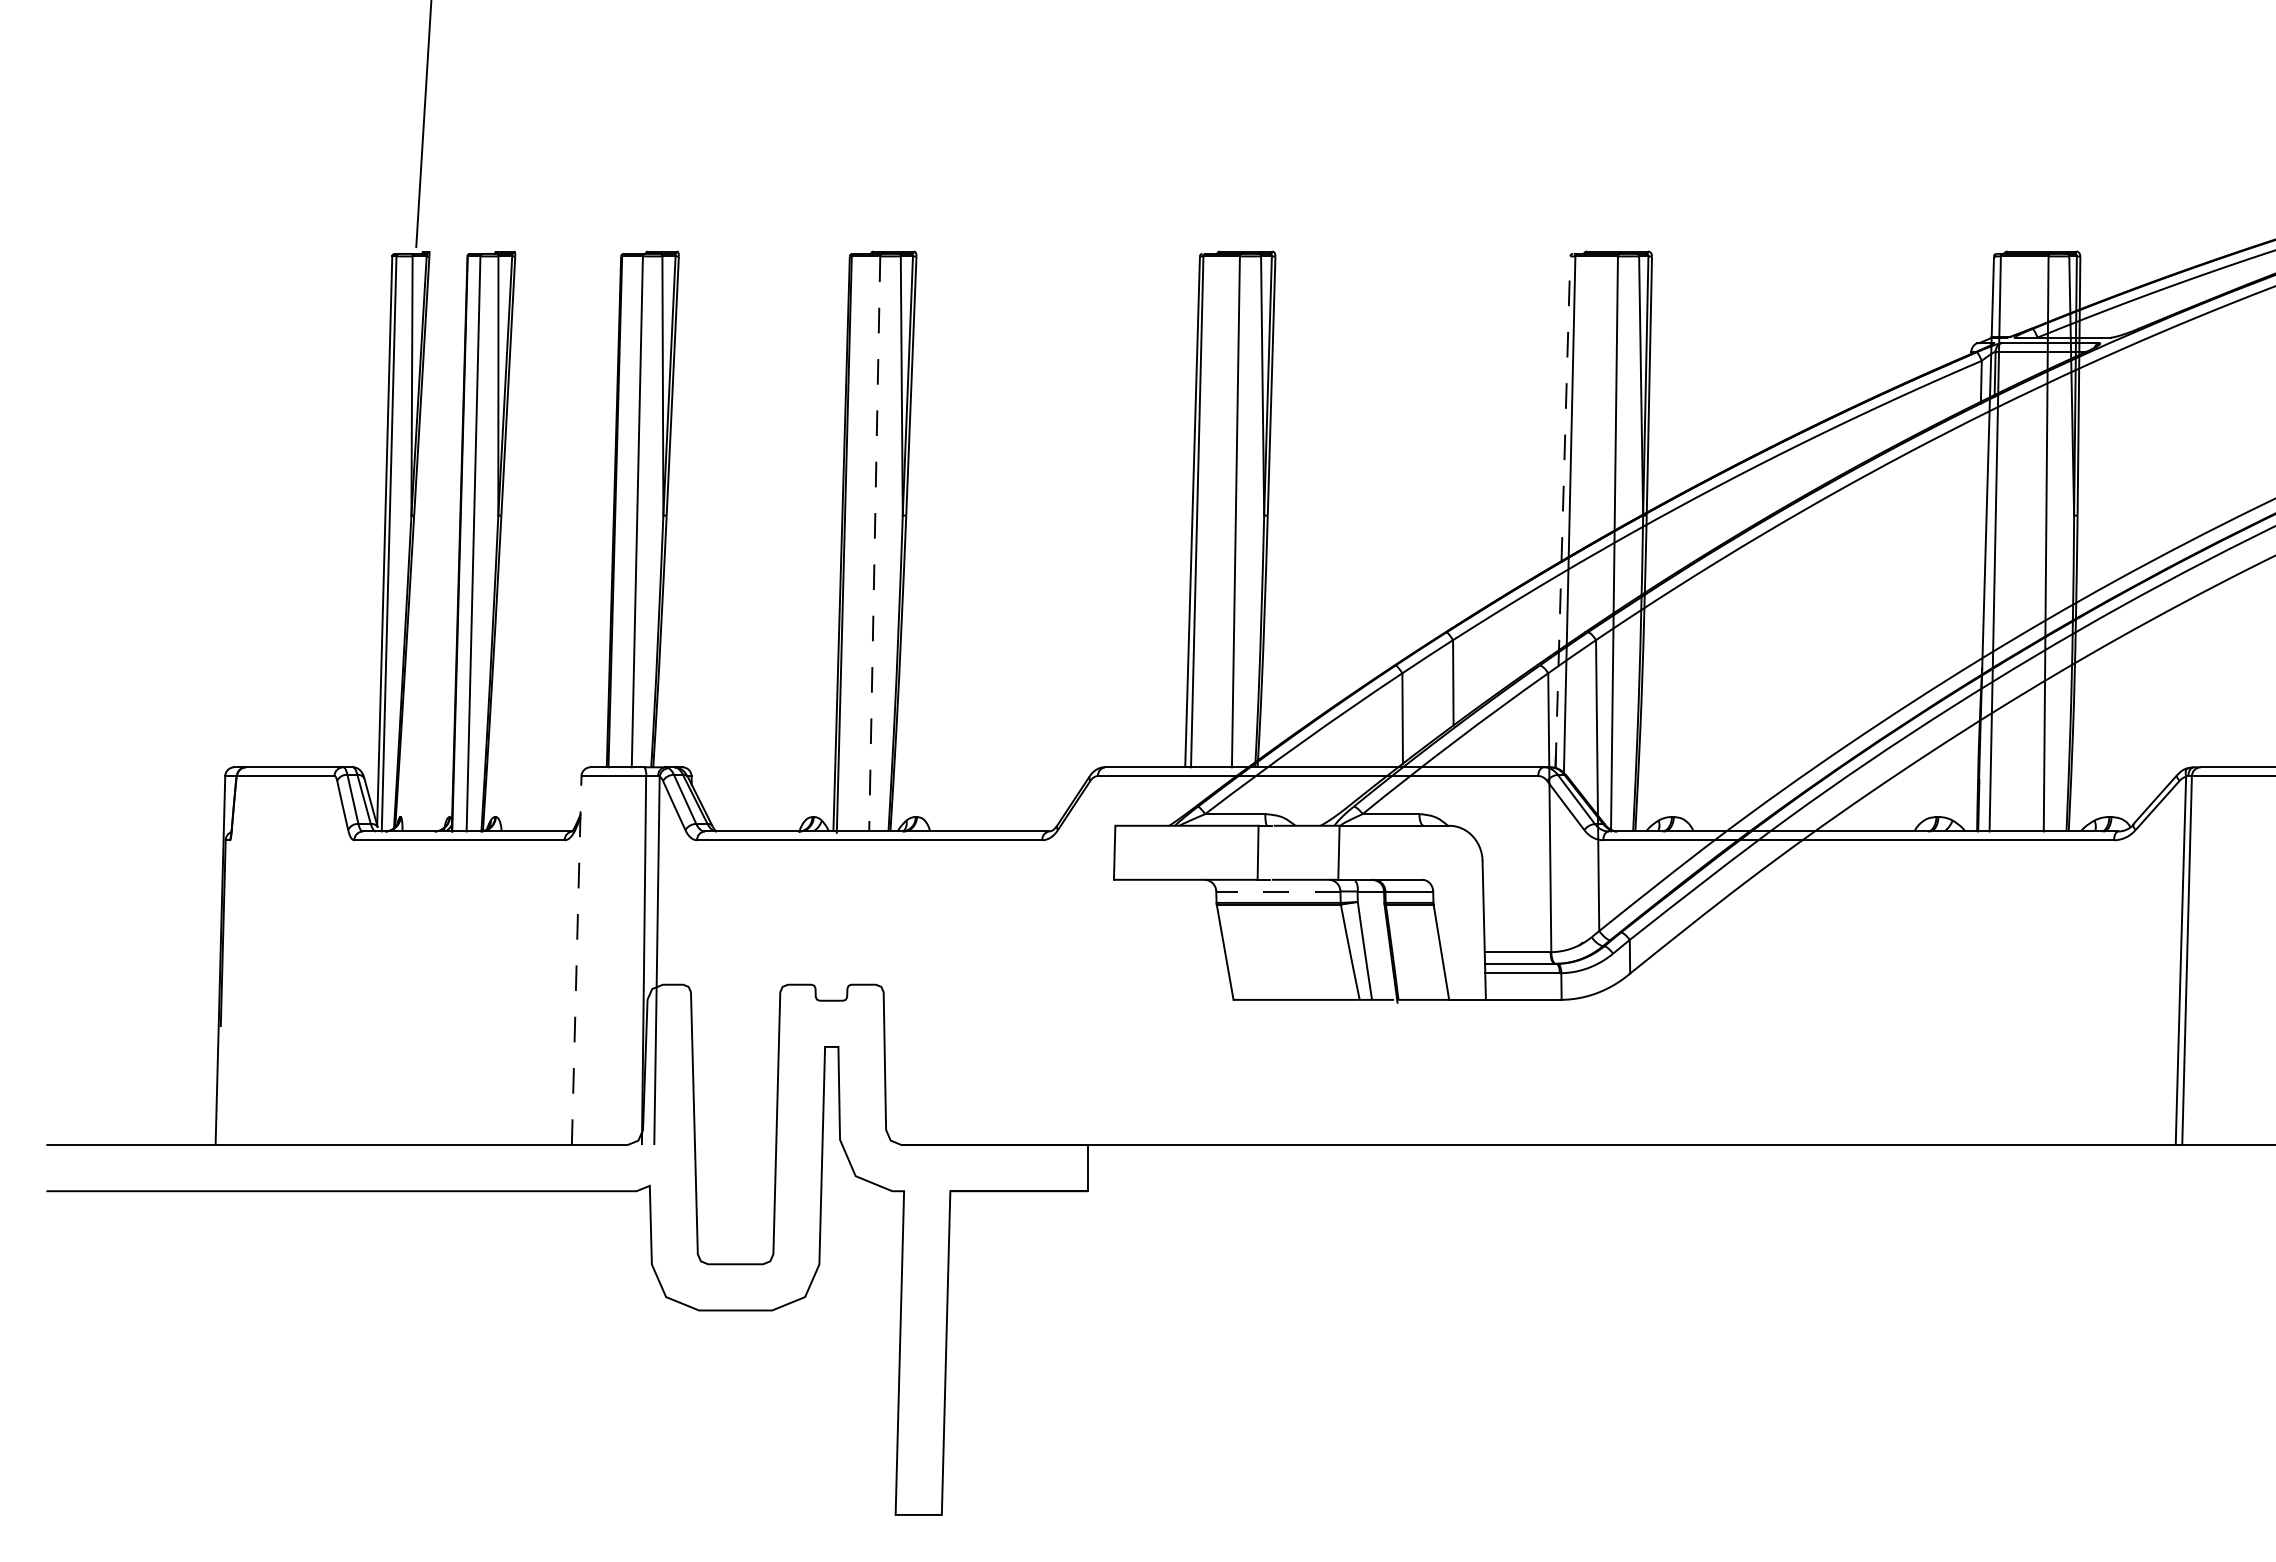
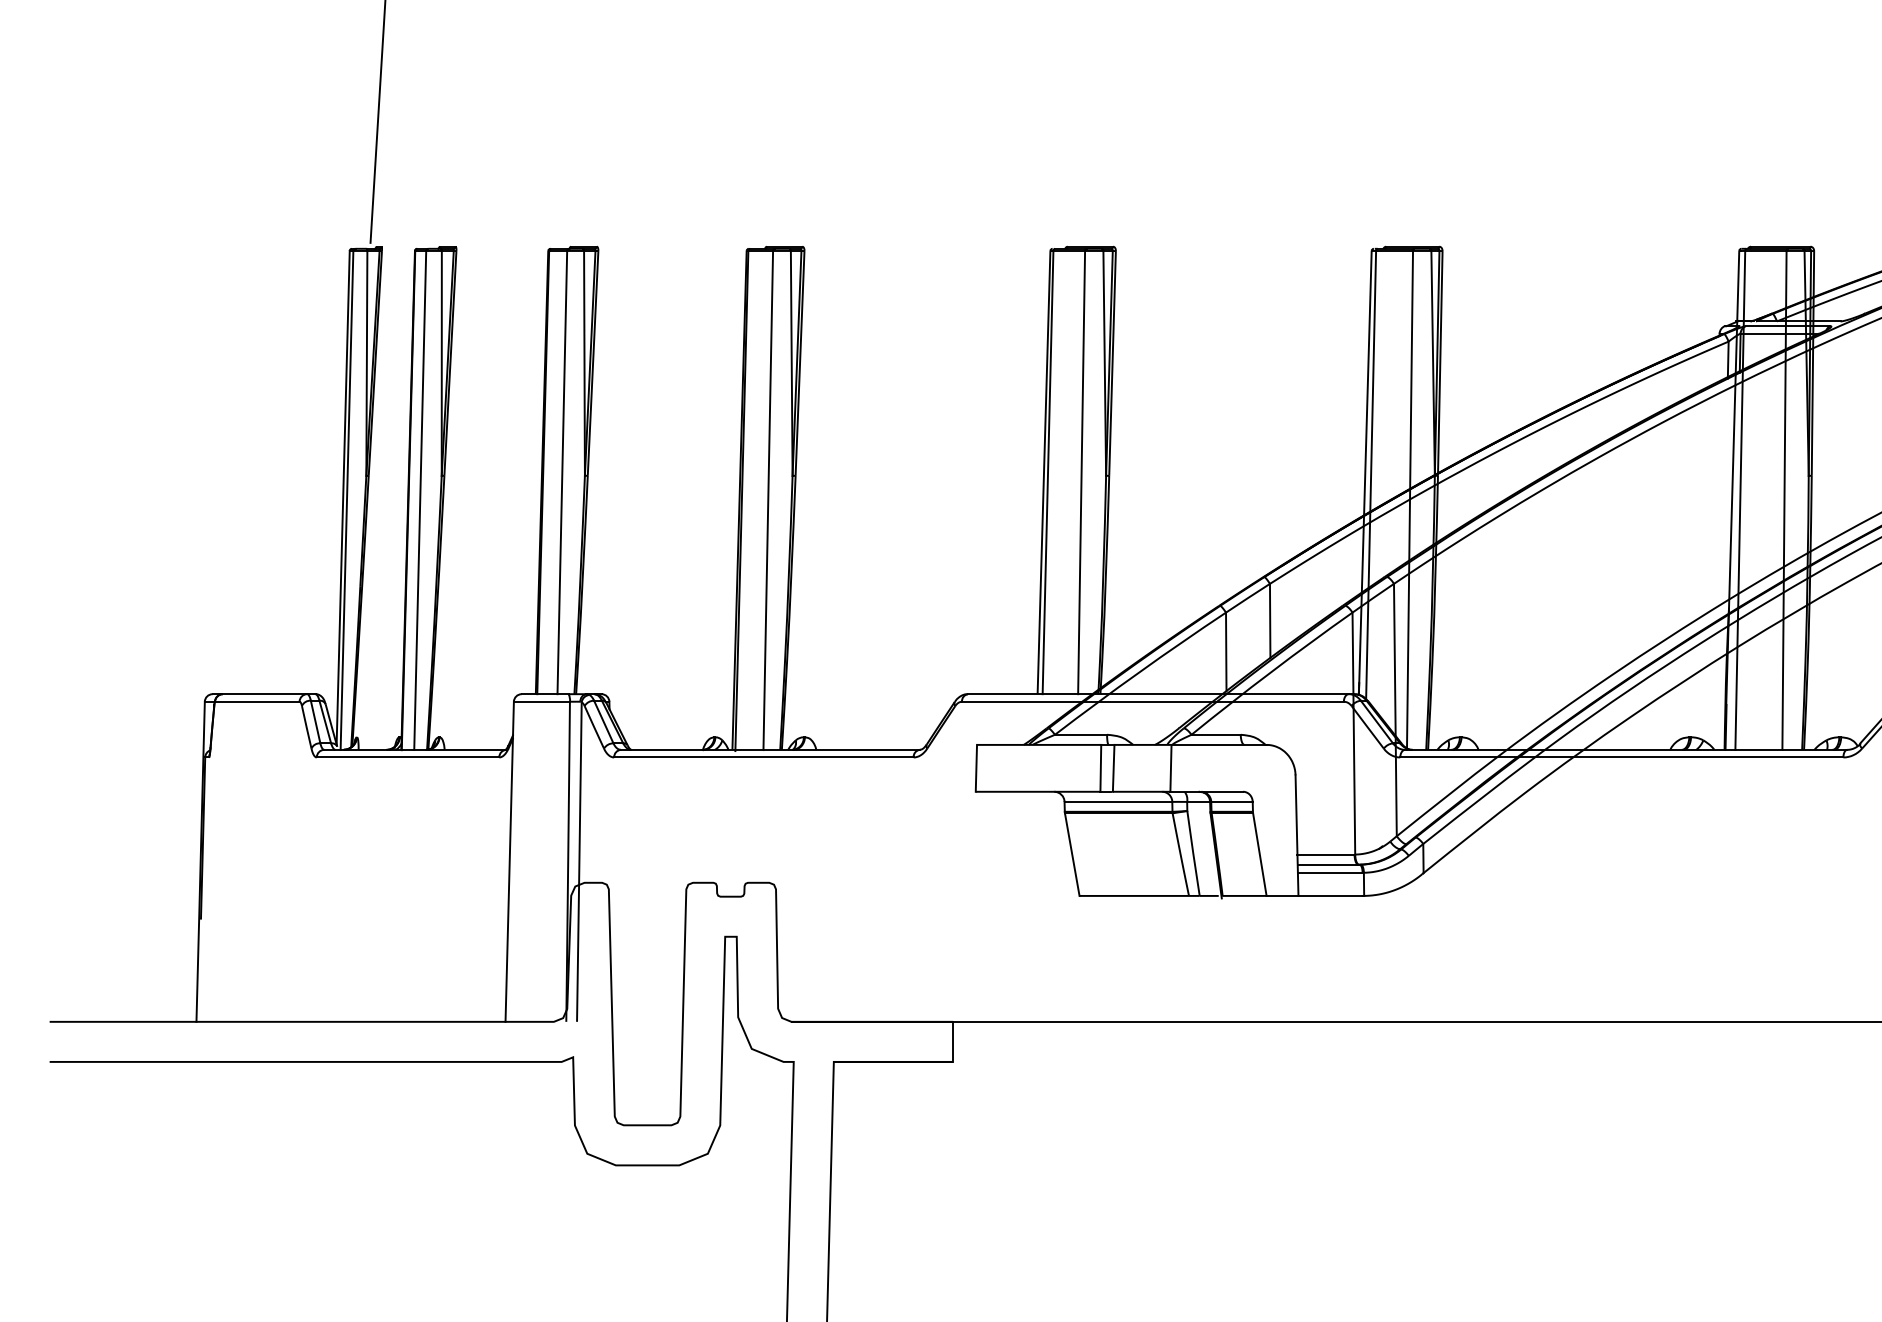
line: (1562, 512) -> (1364, 473), dashed -> solid
line: (874, 544) -> (768, 500), dashed -> solid
line: (1272, 852) -> (1113, 768), added
line: (1277, 891) -> (1117, 801), dashed -> solid
line: (576, 960) -> (509, 861), dashed -> solid

